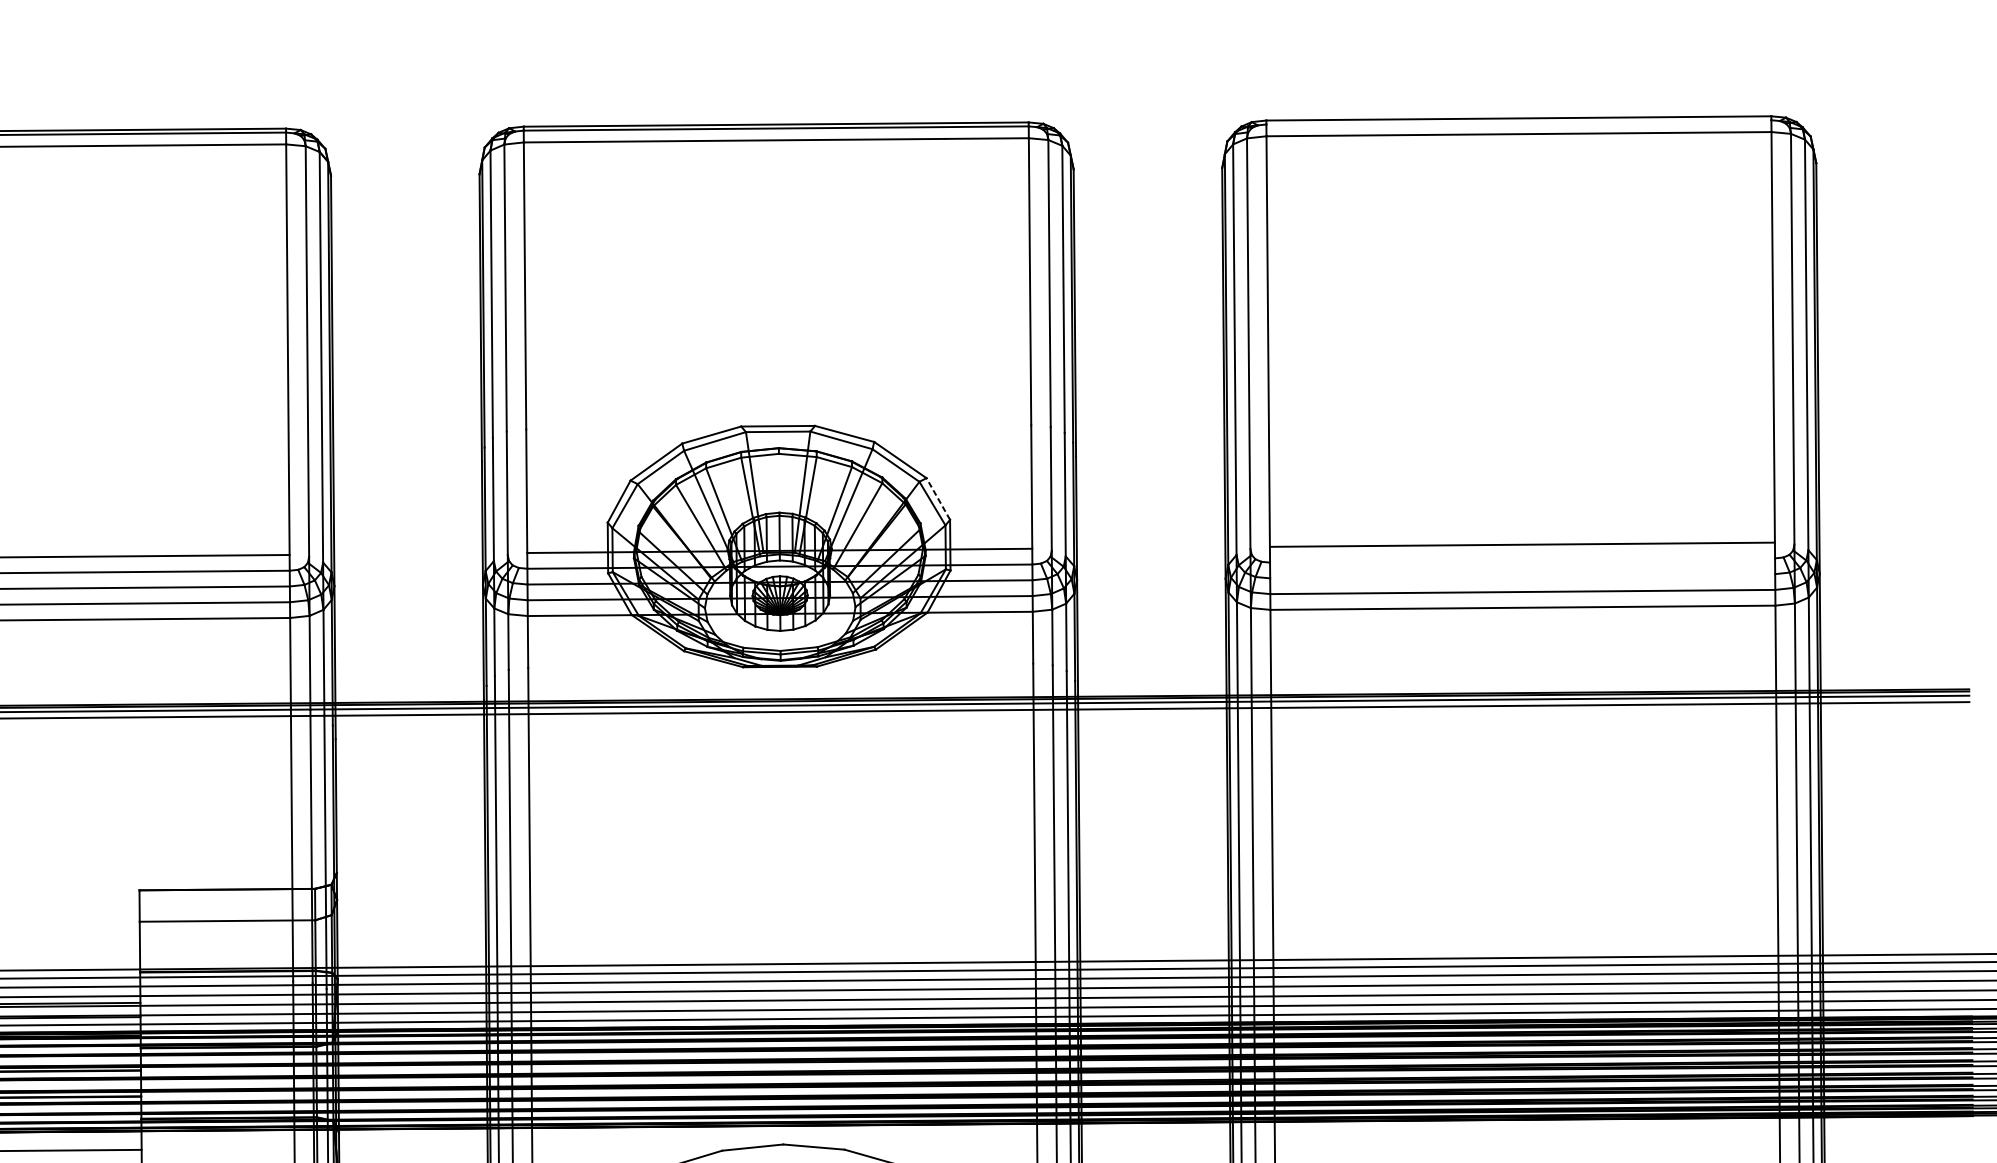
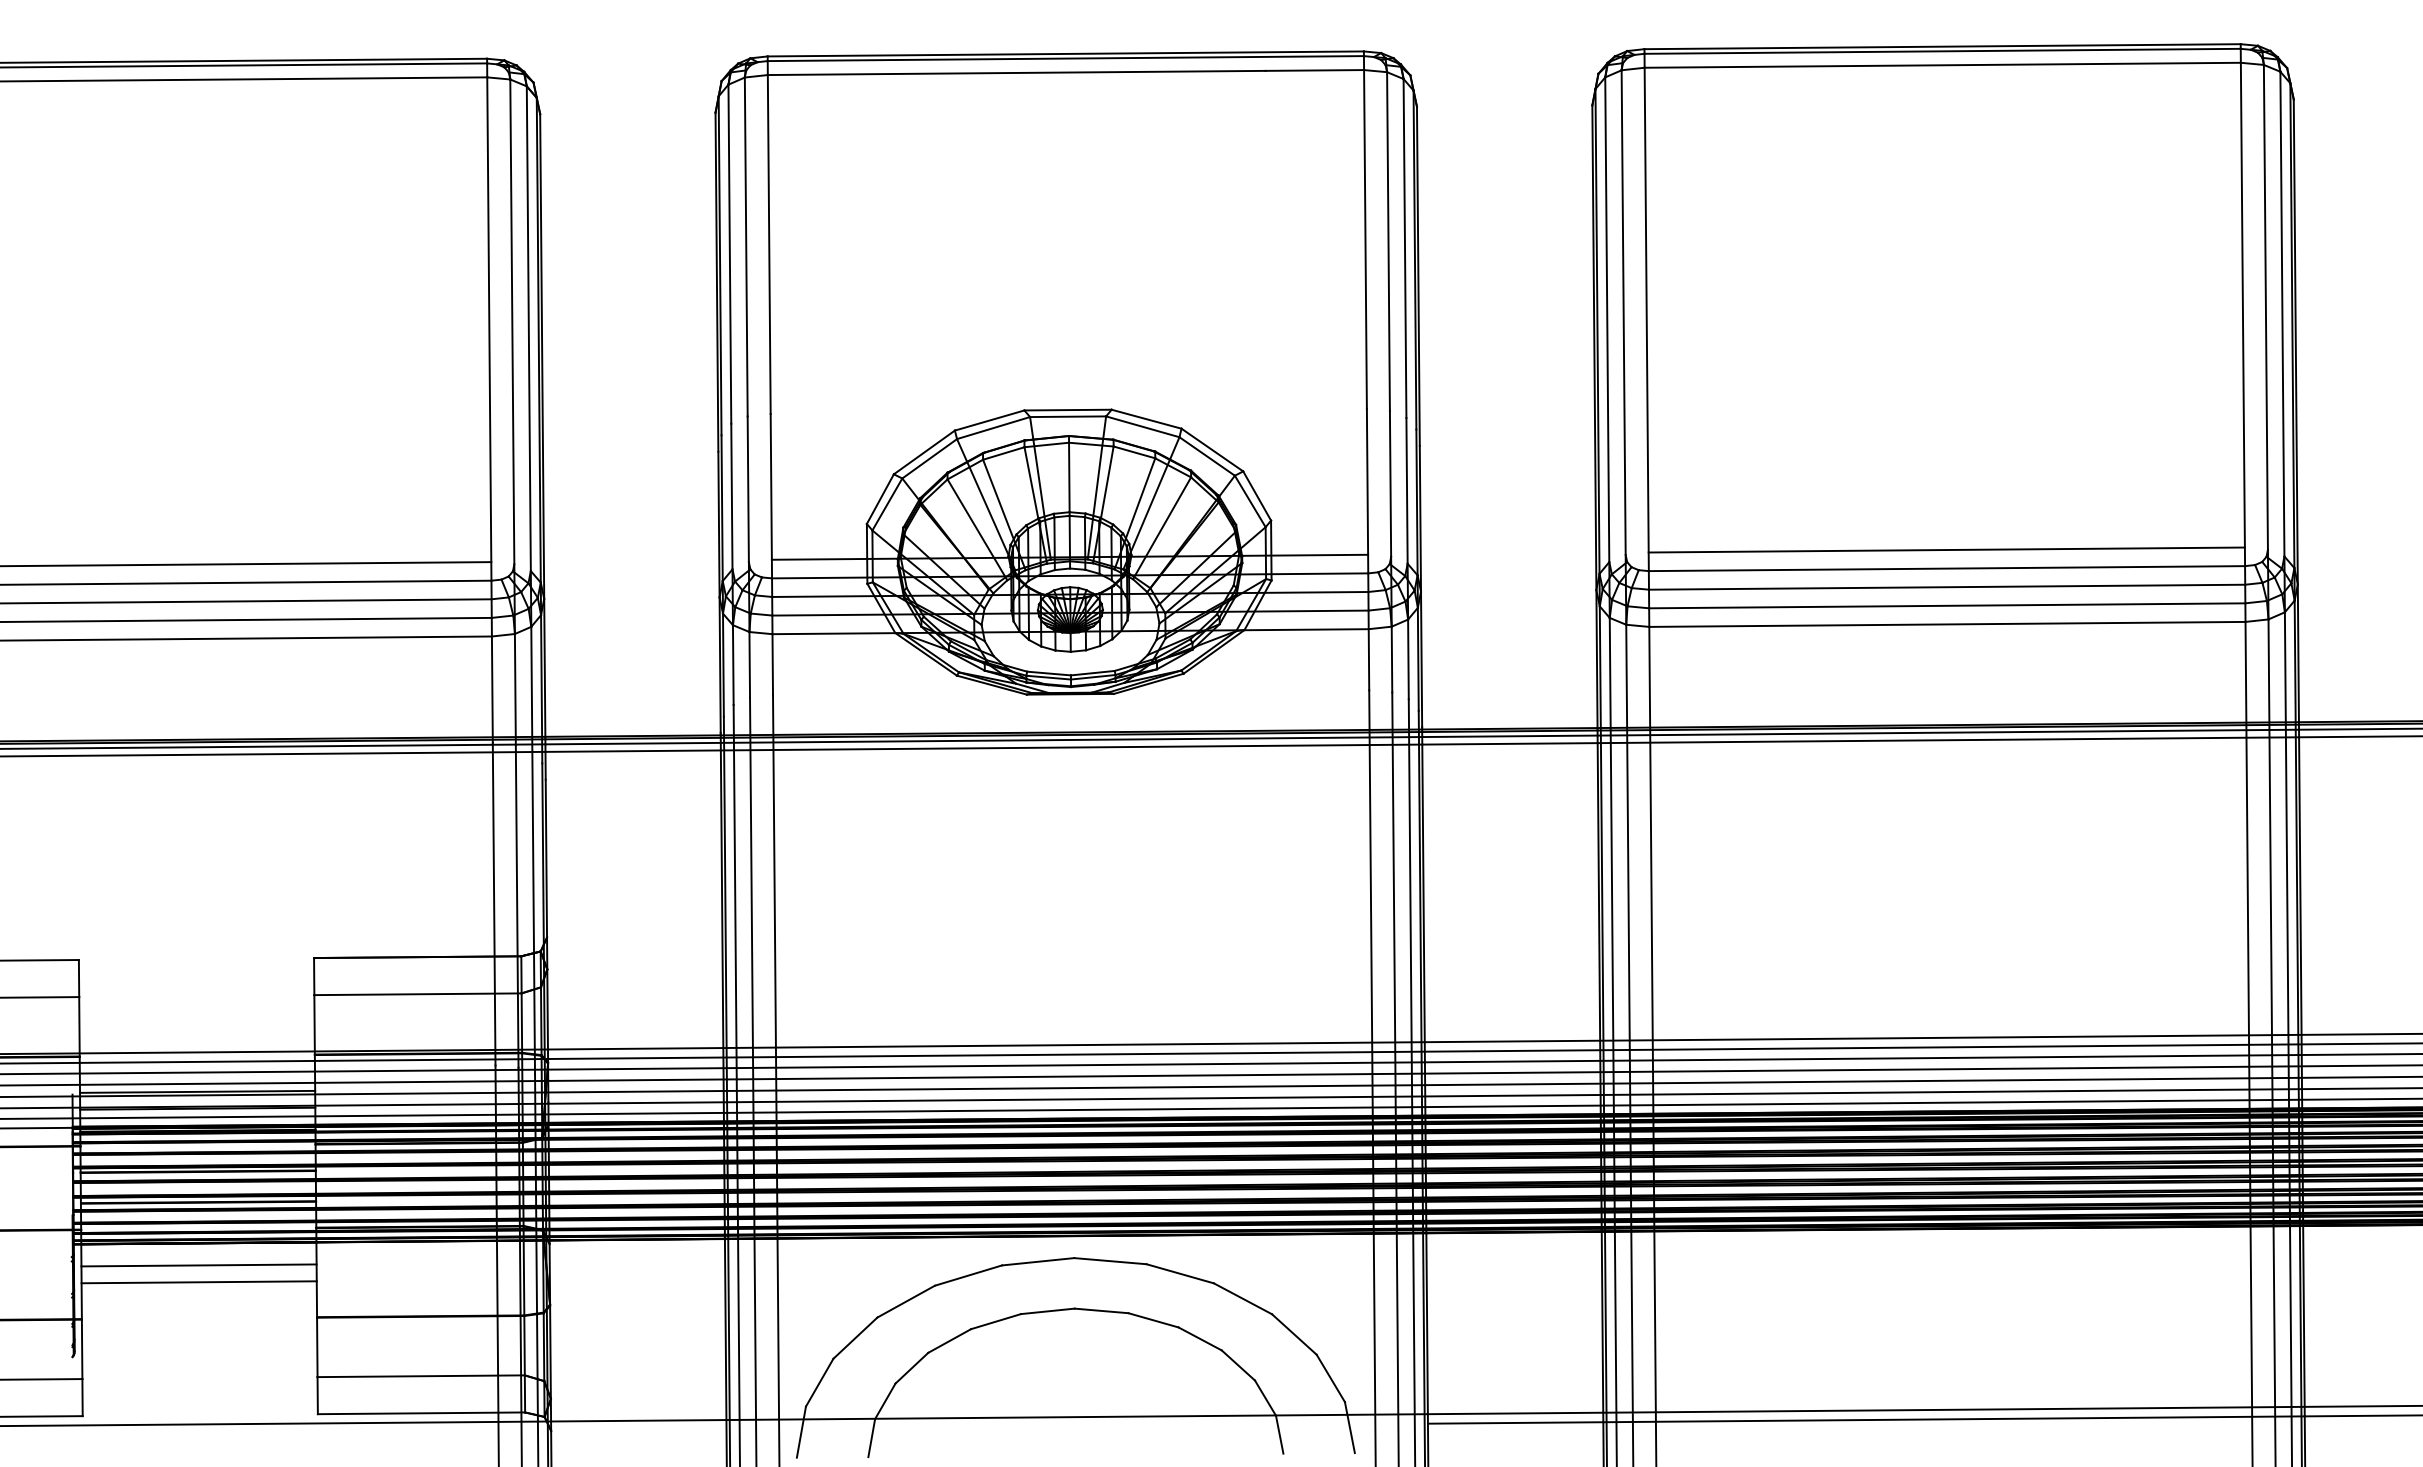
line: (1518, 121) -> (1942, 50), added
line: (779, 483) -> (1069, 477), added
line: (937, 498) -> (1256, 495), dashed -> solid
line: (1522, 560) -> (1946, 568), added
line: (1522, 575) -> (1946, 586), added

